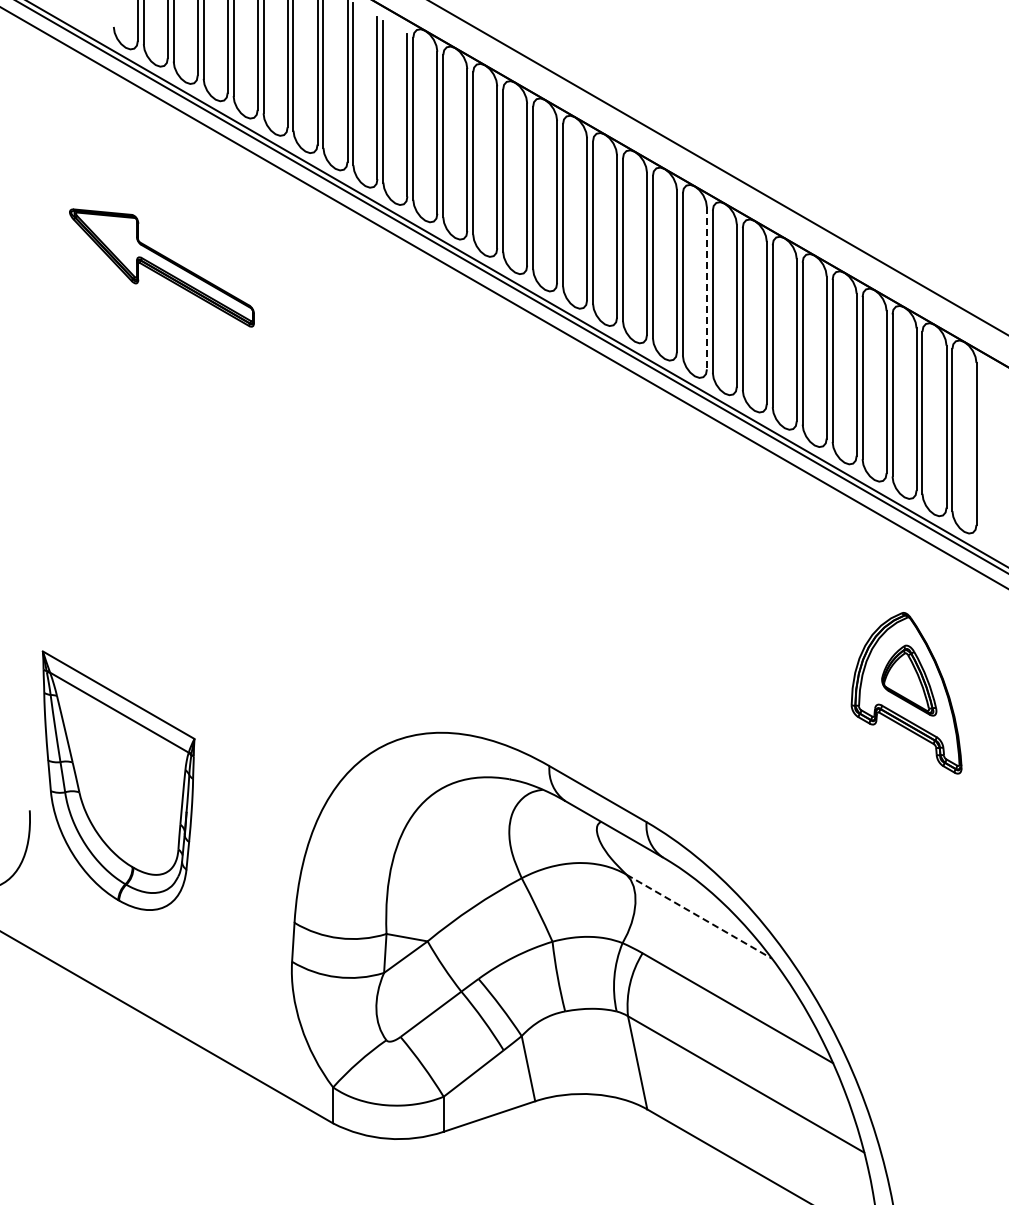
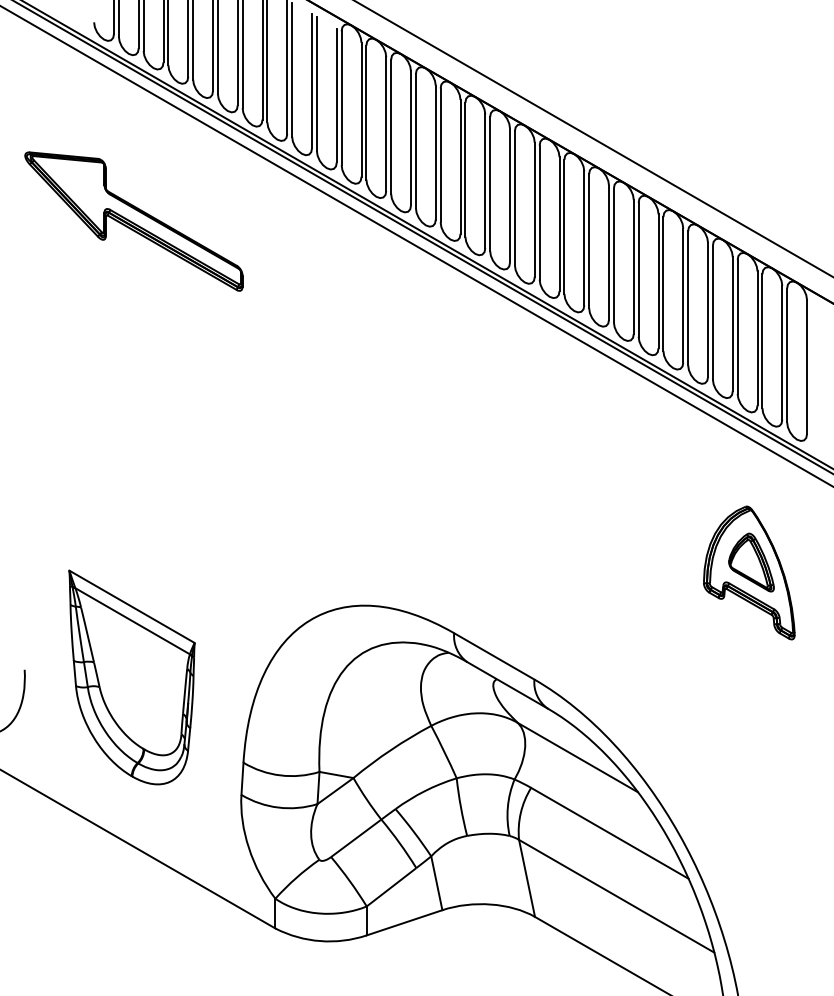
part: (161, 267) -> (133, 221), size x1.43
line: (706, 288) -> (583, 238), dashed -> solid
part: (118, 780) -> (131, 677), moved
line: (699, 916) -> (578, 757), dashed -> solid

